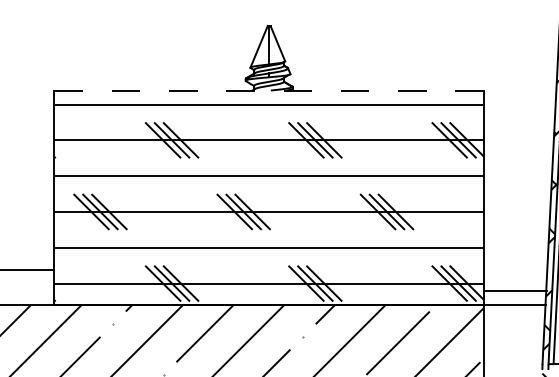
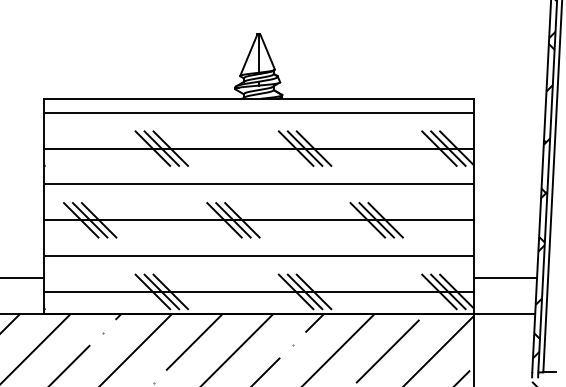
line: (268, 90) -> (258, 98), dashed -> solid
line: (515, 290) -> (505, 277), moved

